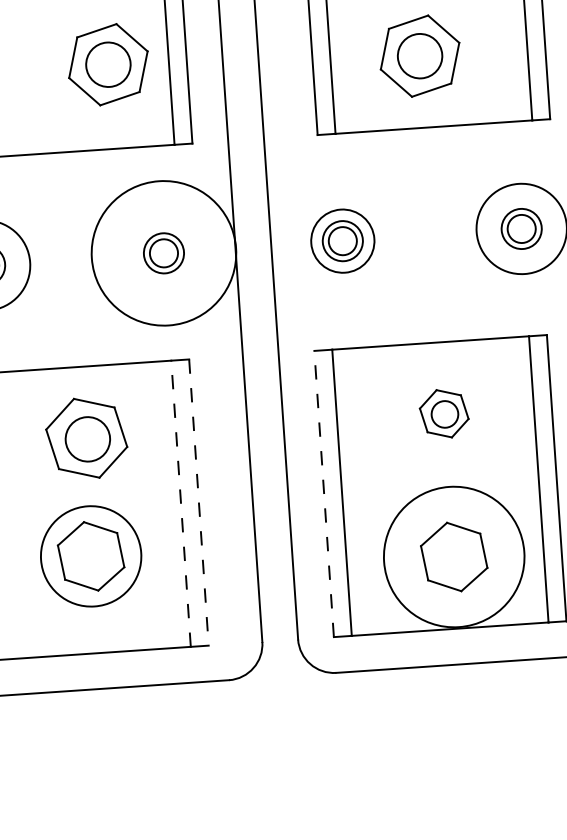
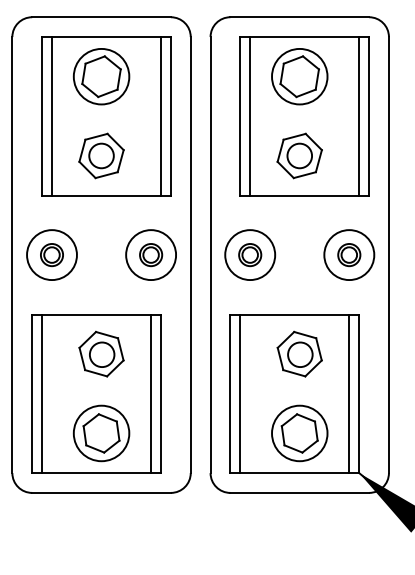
part: (108, 63) -> (101, 155), moved
circle: (343, 241) -> (250, 255), size x1.43
circle: (164, 254) -> (151, 255), size x0.62
part: (443, 412) -> (299, 353), size x1.67
line: (324, 493) -> (230, 393), dashed -> solid
line: (181, 503) -> (151, 393), dashed -> solid
line: (199, 503) -> (161, 394), dashed -> solid
part: (91, 556) -> (101, 433), moved
circle: (453, 557) -> (299, 433), size x0.71

